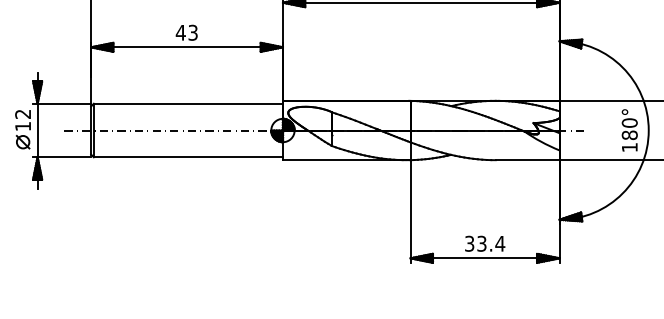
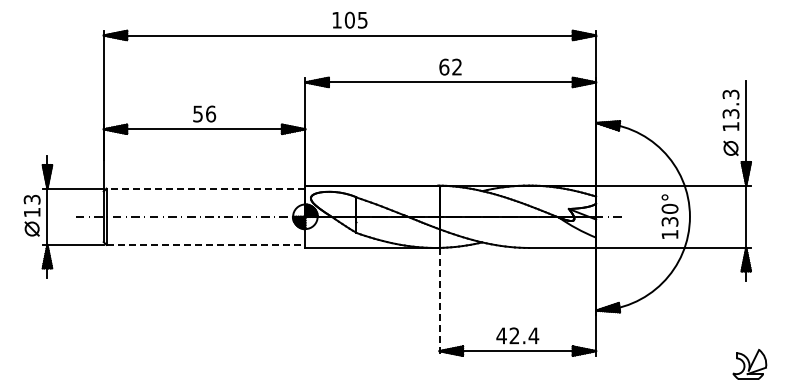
text: (187, 32) -> (204, 113), 43 -> 56
line: (187, 103) -> (205, 188), solid -> dashed
text: (23, 114) -> (32, 199), 12 -> 13
text: (629, 135) -> (669, 221), 180° -> 130°
line: (188, 156) -> (206, 244), solid -> dashed
line: (410, 211) -> (439, 301), solid -> dashed
text: (475, 243) -> (507, 335), 33.4 -> 42.4

